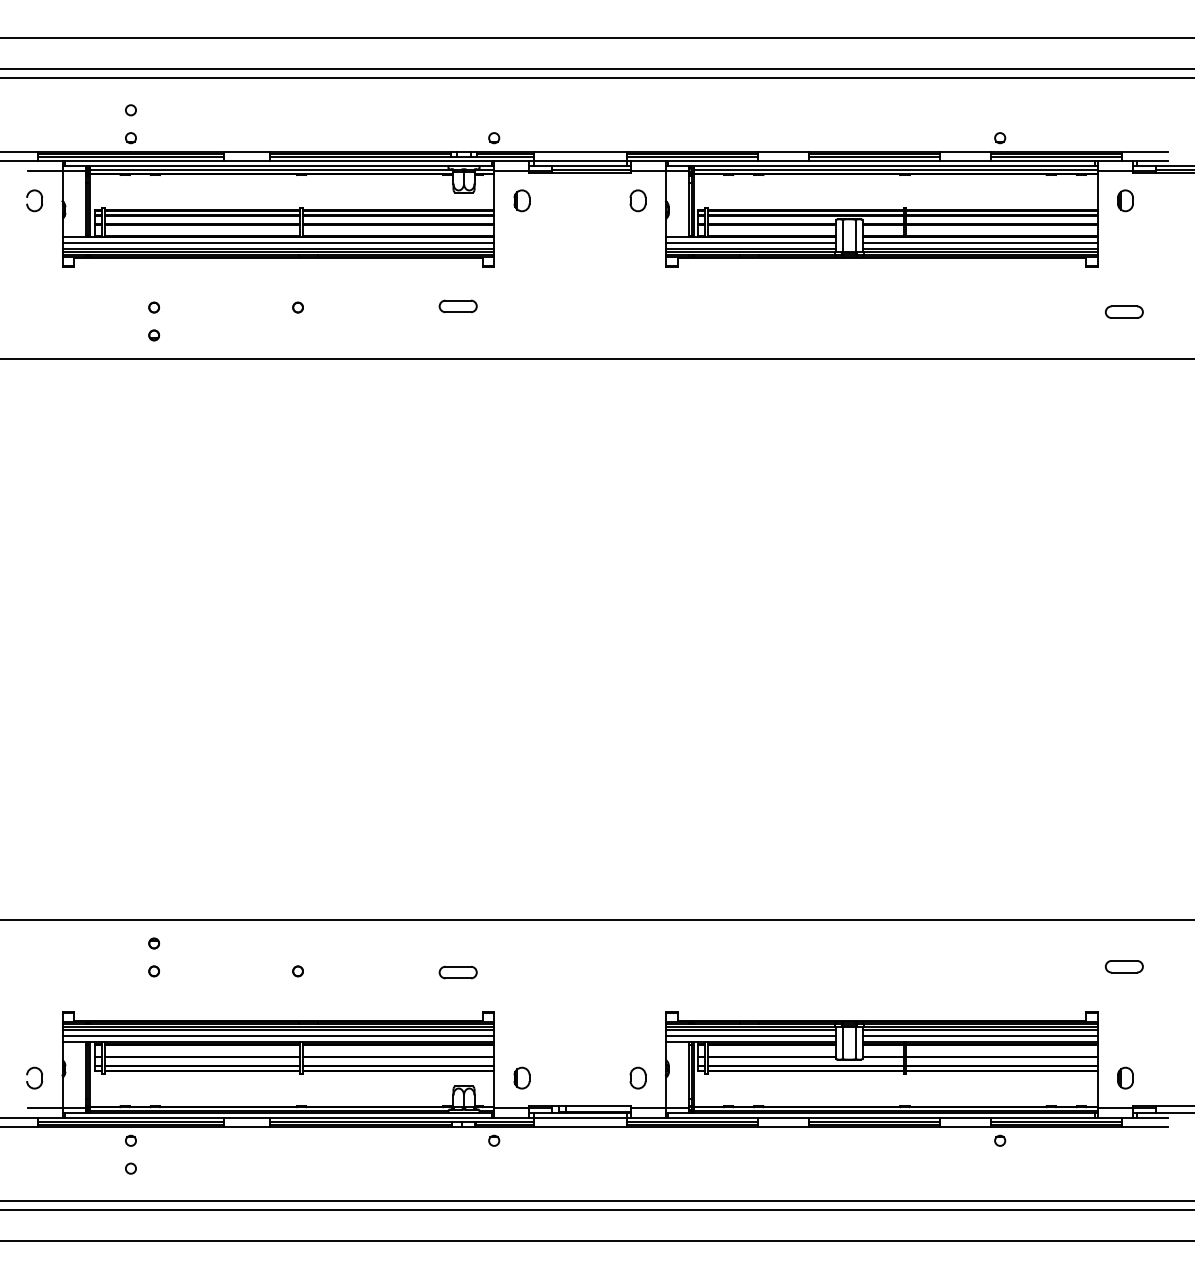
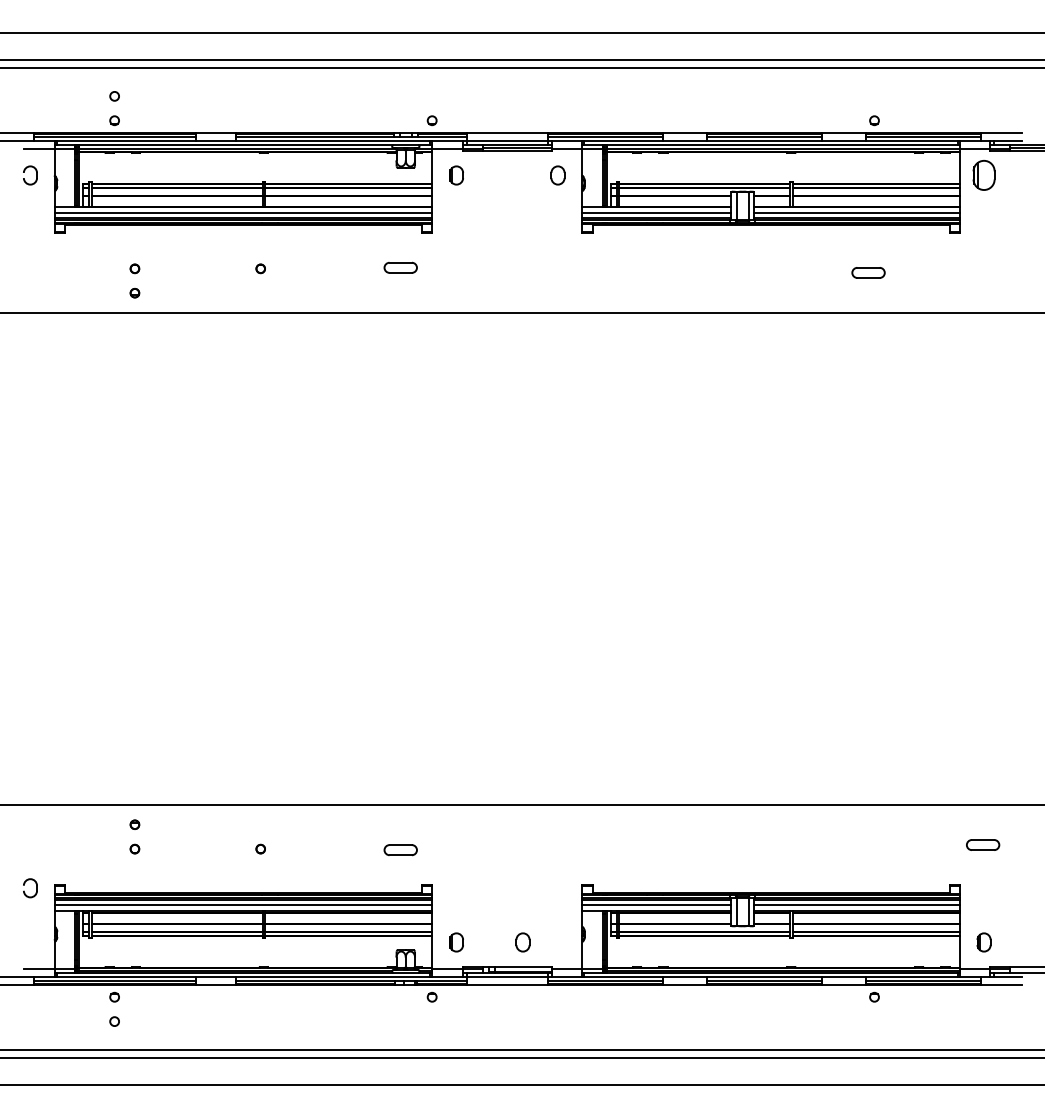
part: (1125, 200) -> (984, 175), size x1.6
part: (1123, 311) -> (867, 272), moved
part: (28, 1074) -> (25, 885), moved
part: (637, 1077) -> (522, 941), moved

